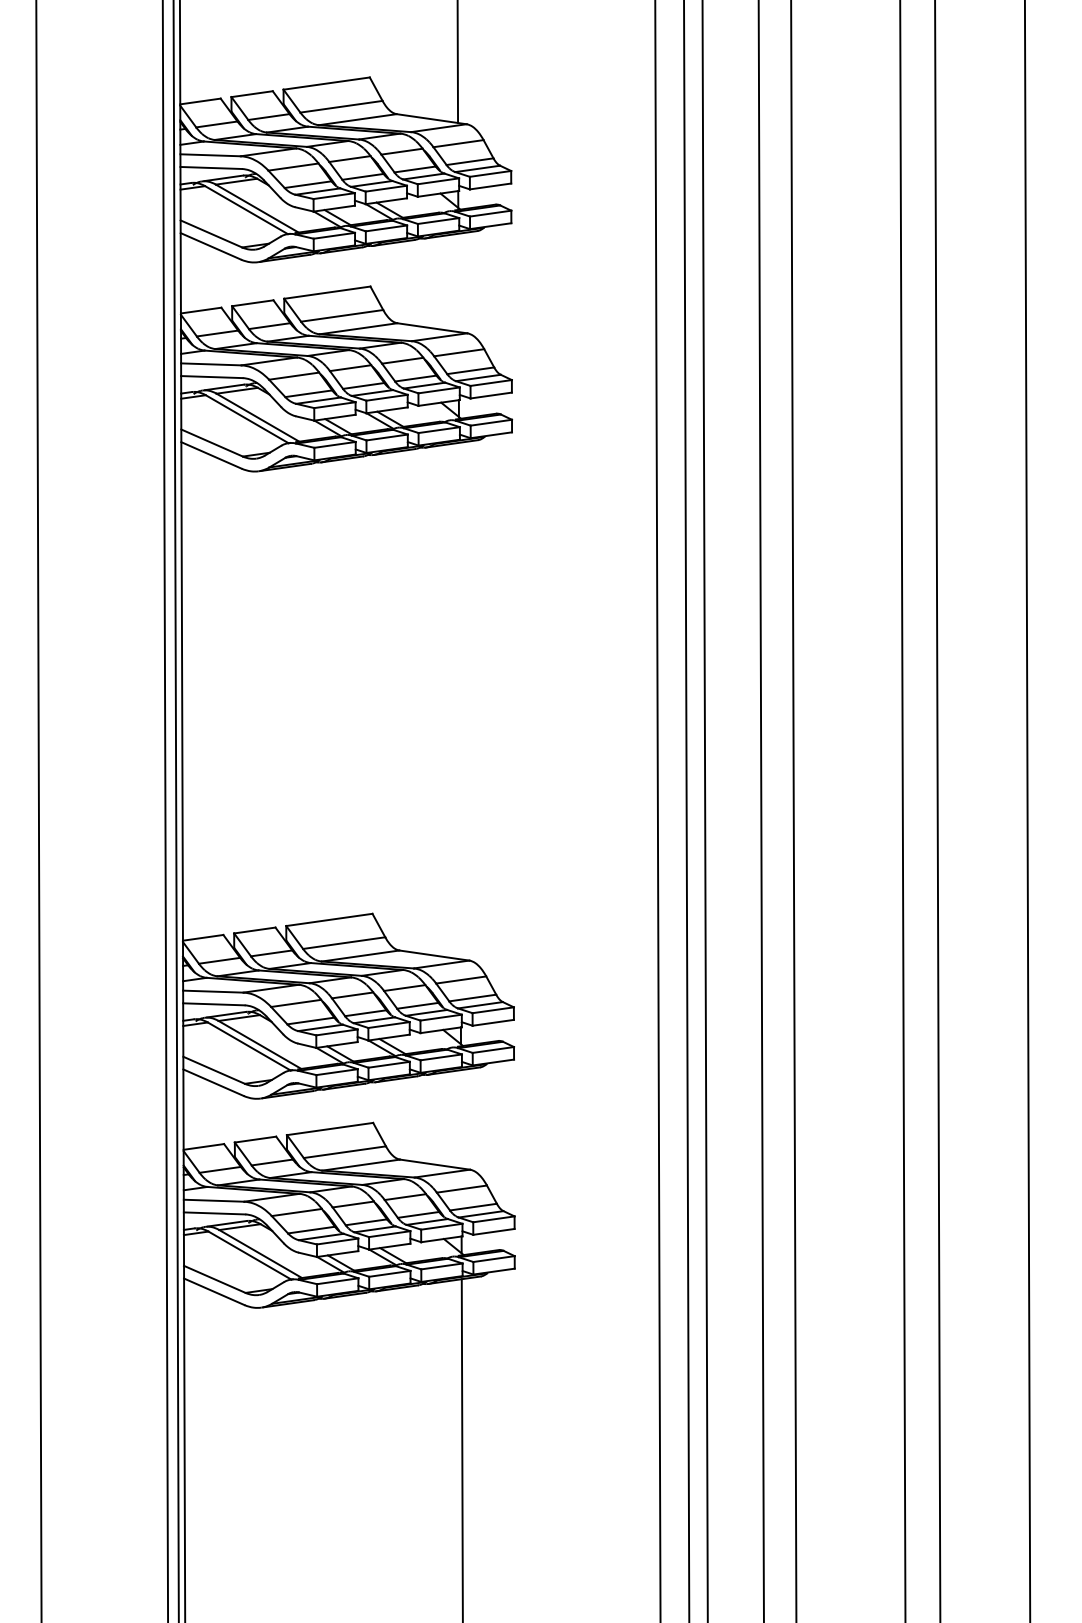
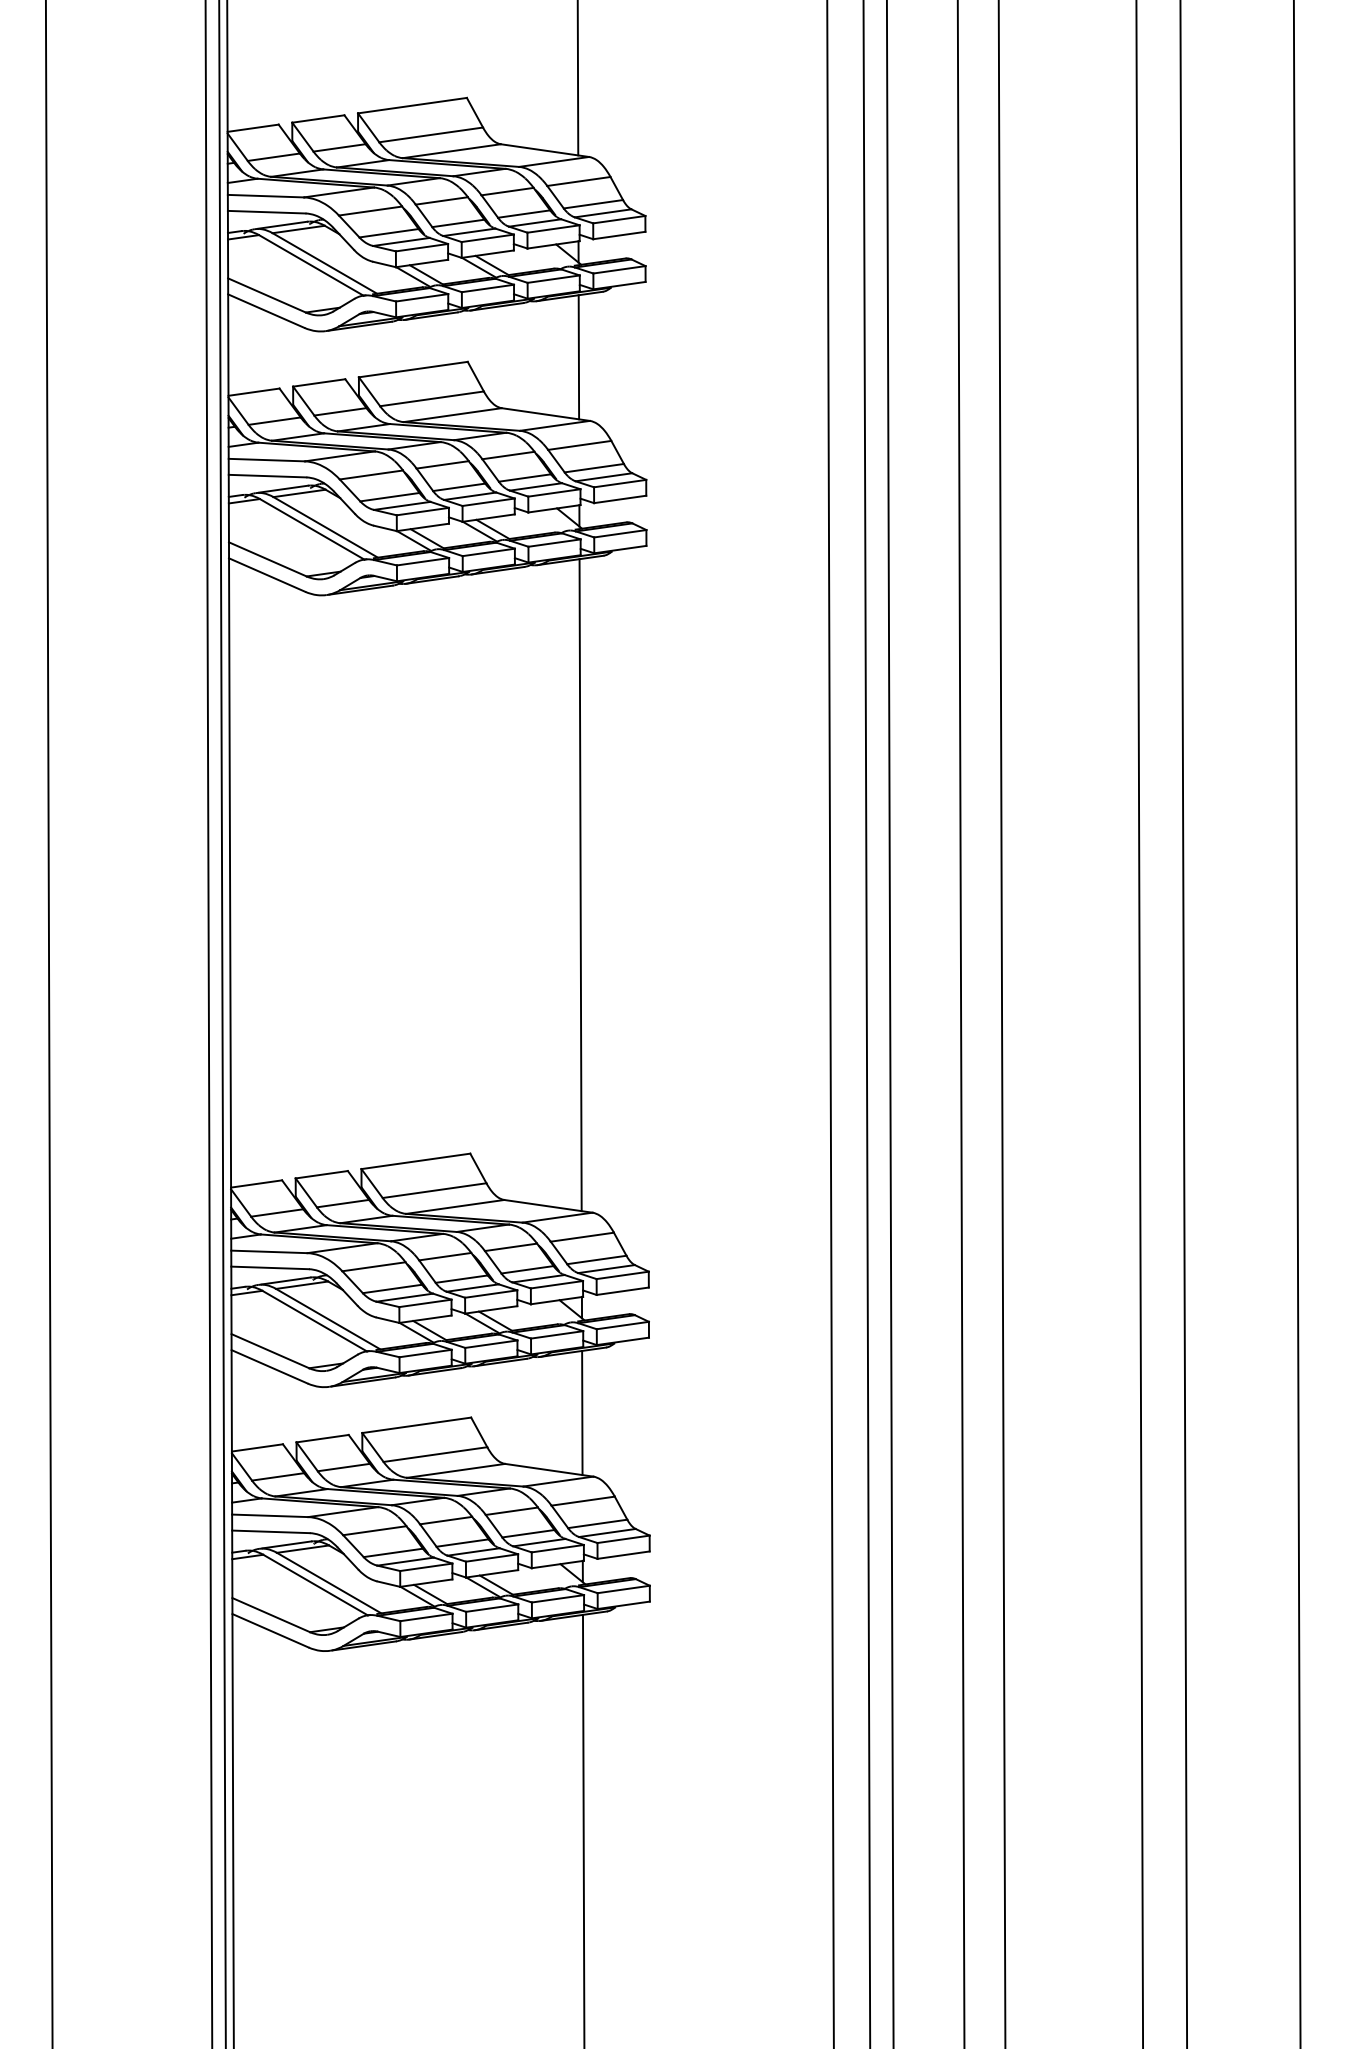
line: (458, 283) -> (578, 357), added
line: (459, 701) -> (580, 885), added
line: (461, 1118) -> (582, 1412), added

